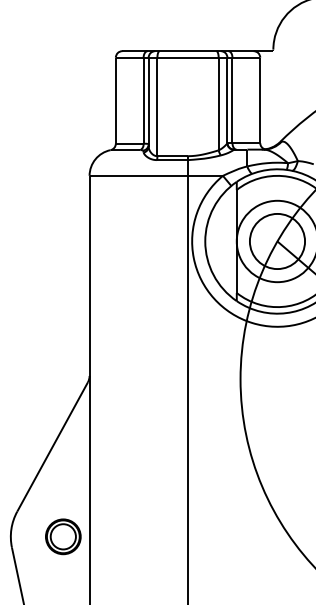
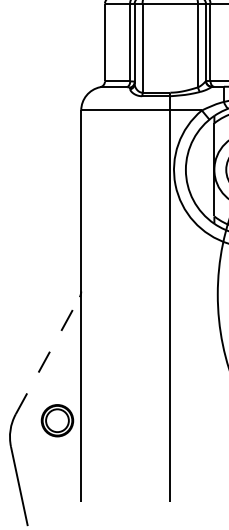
line: (52, 446) -> (47, 355), solid -> dashed
part: (63, 536) -> (57, 420), moved

